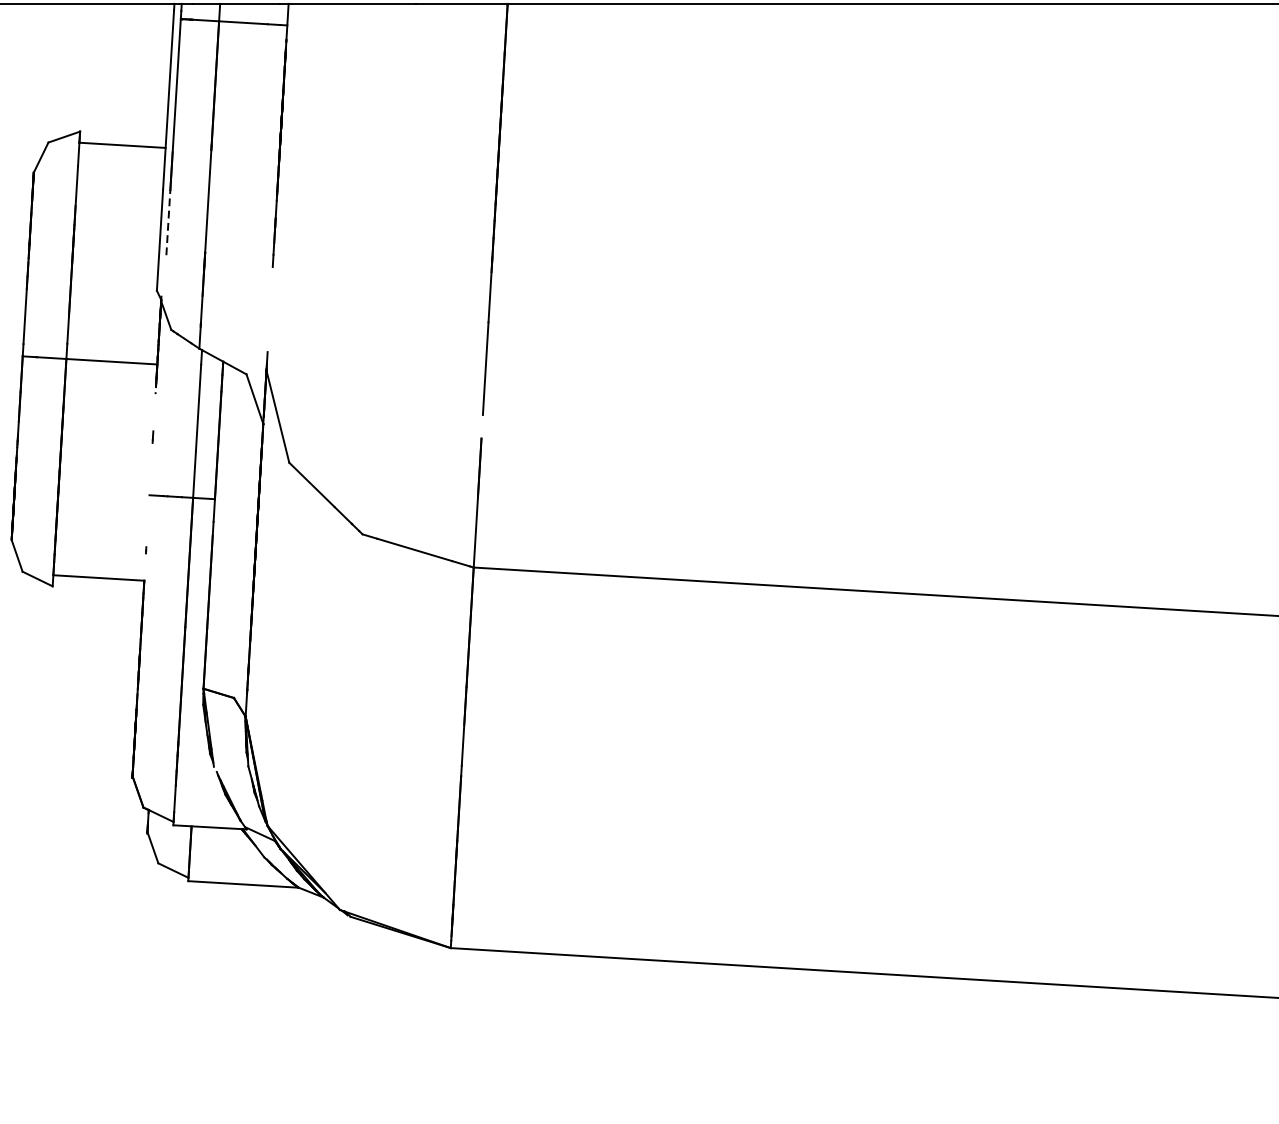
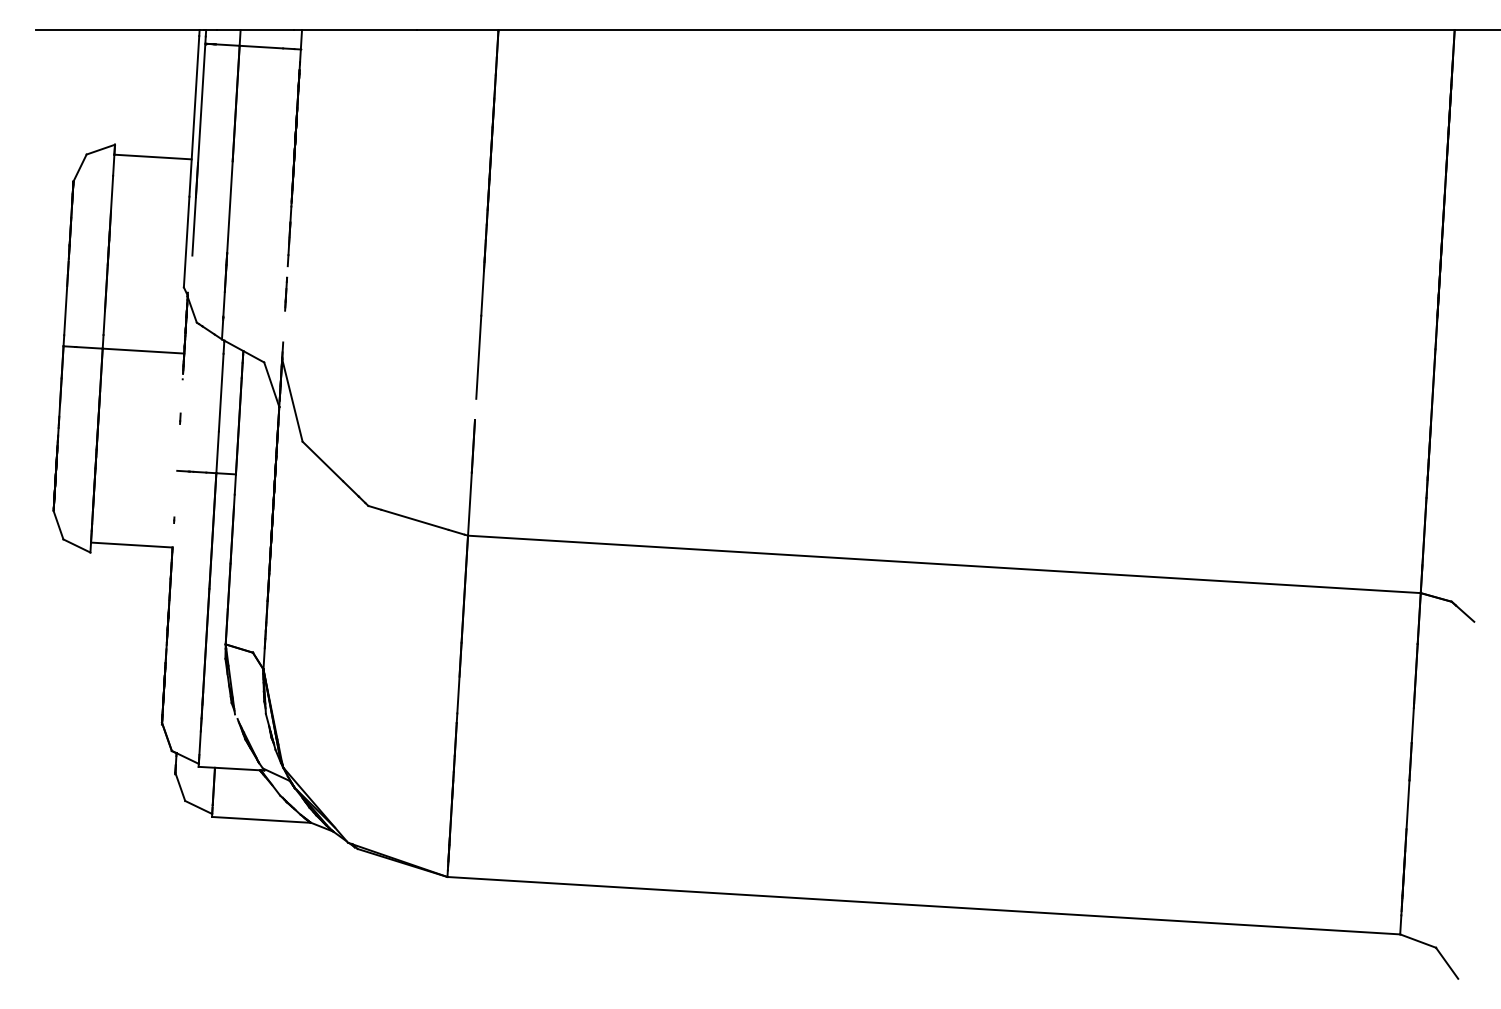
line: (168, 221) -> (194, 225), dashed -> solid
line: (271, 297) -> (286, 293), added

